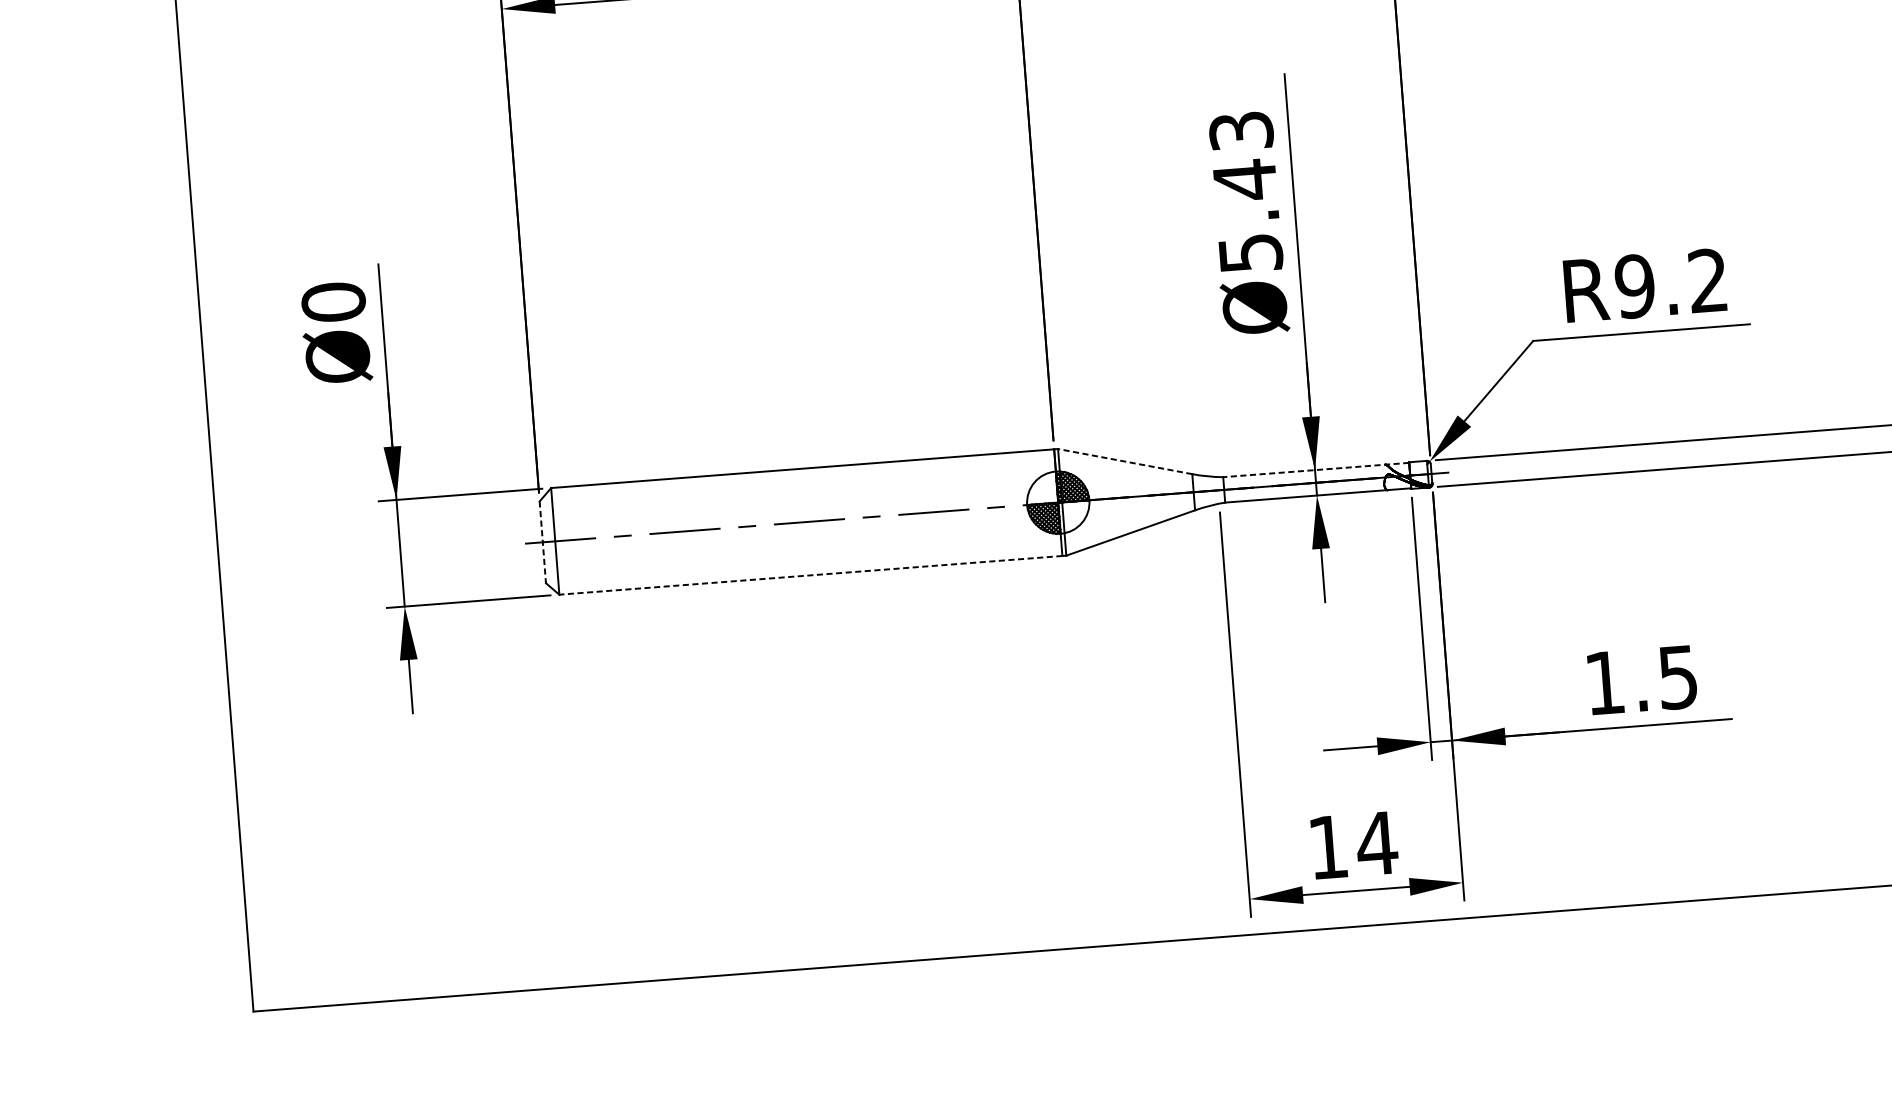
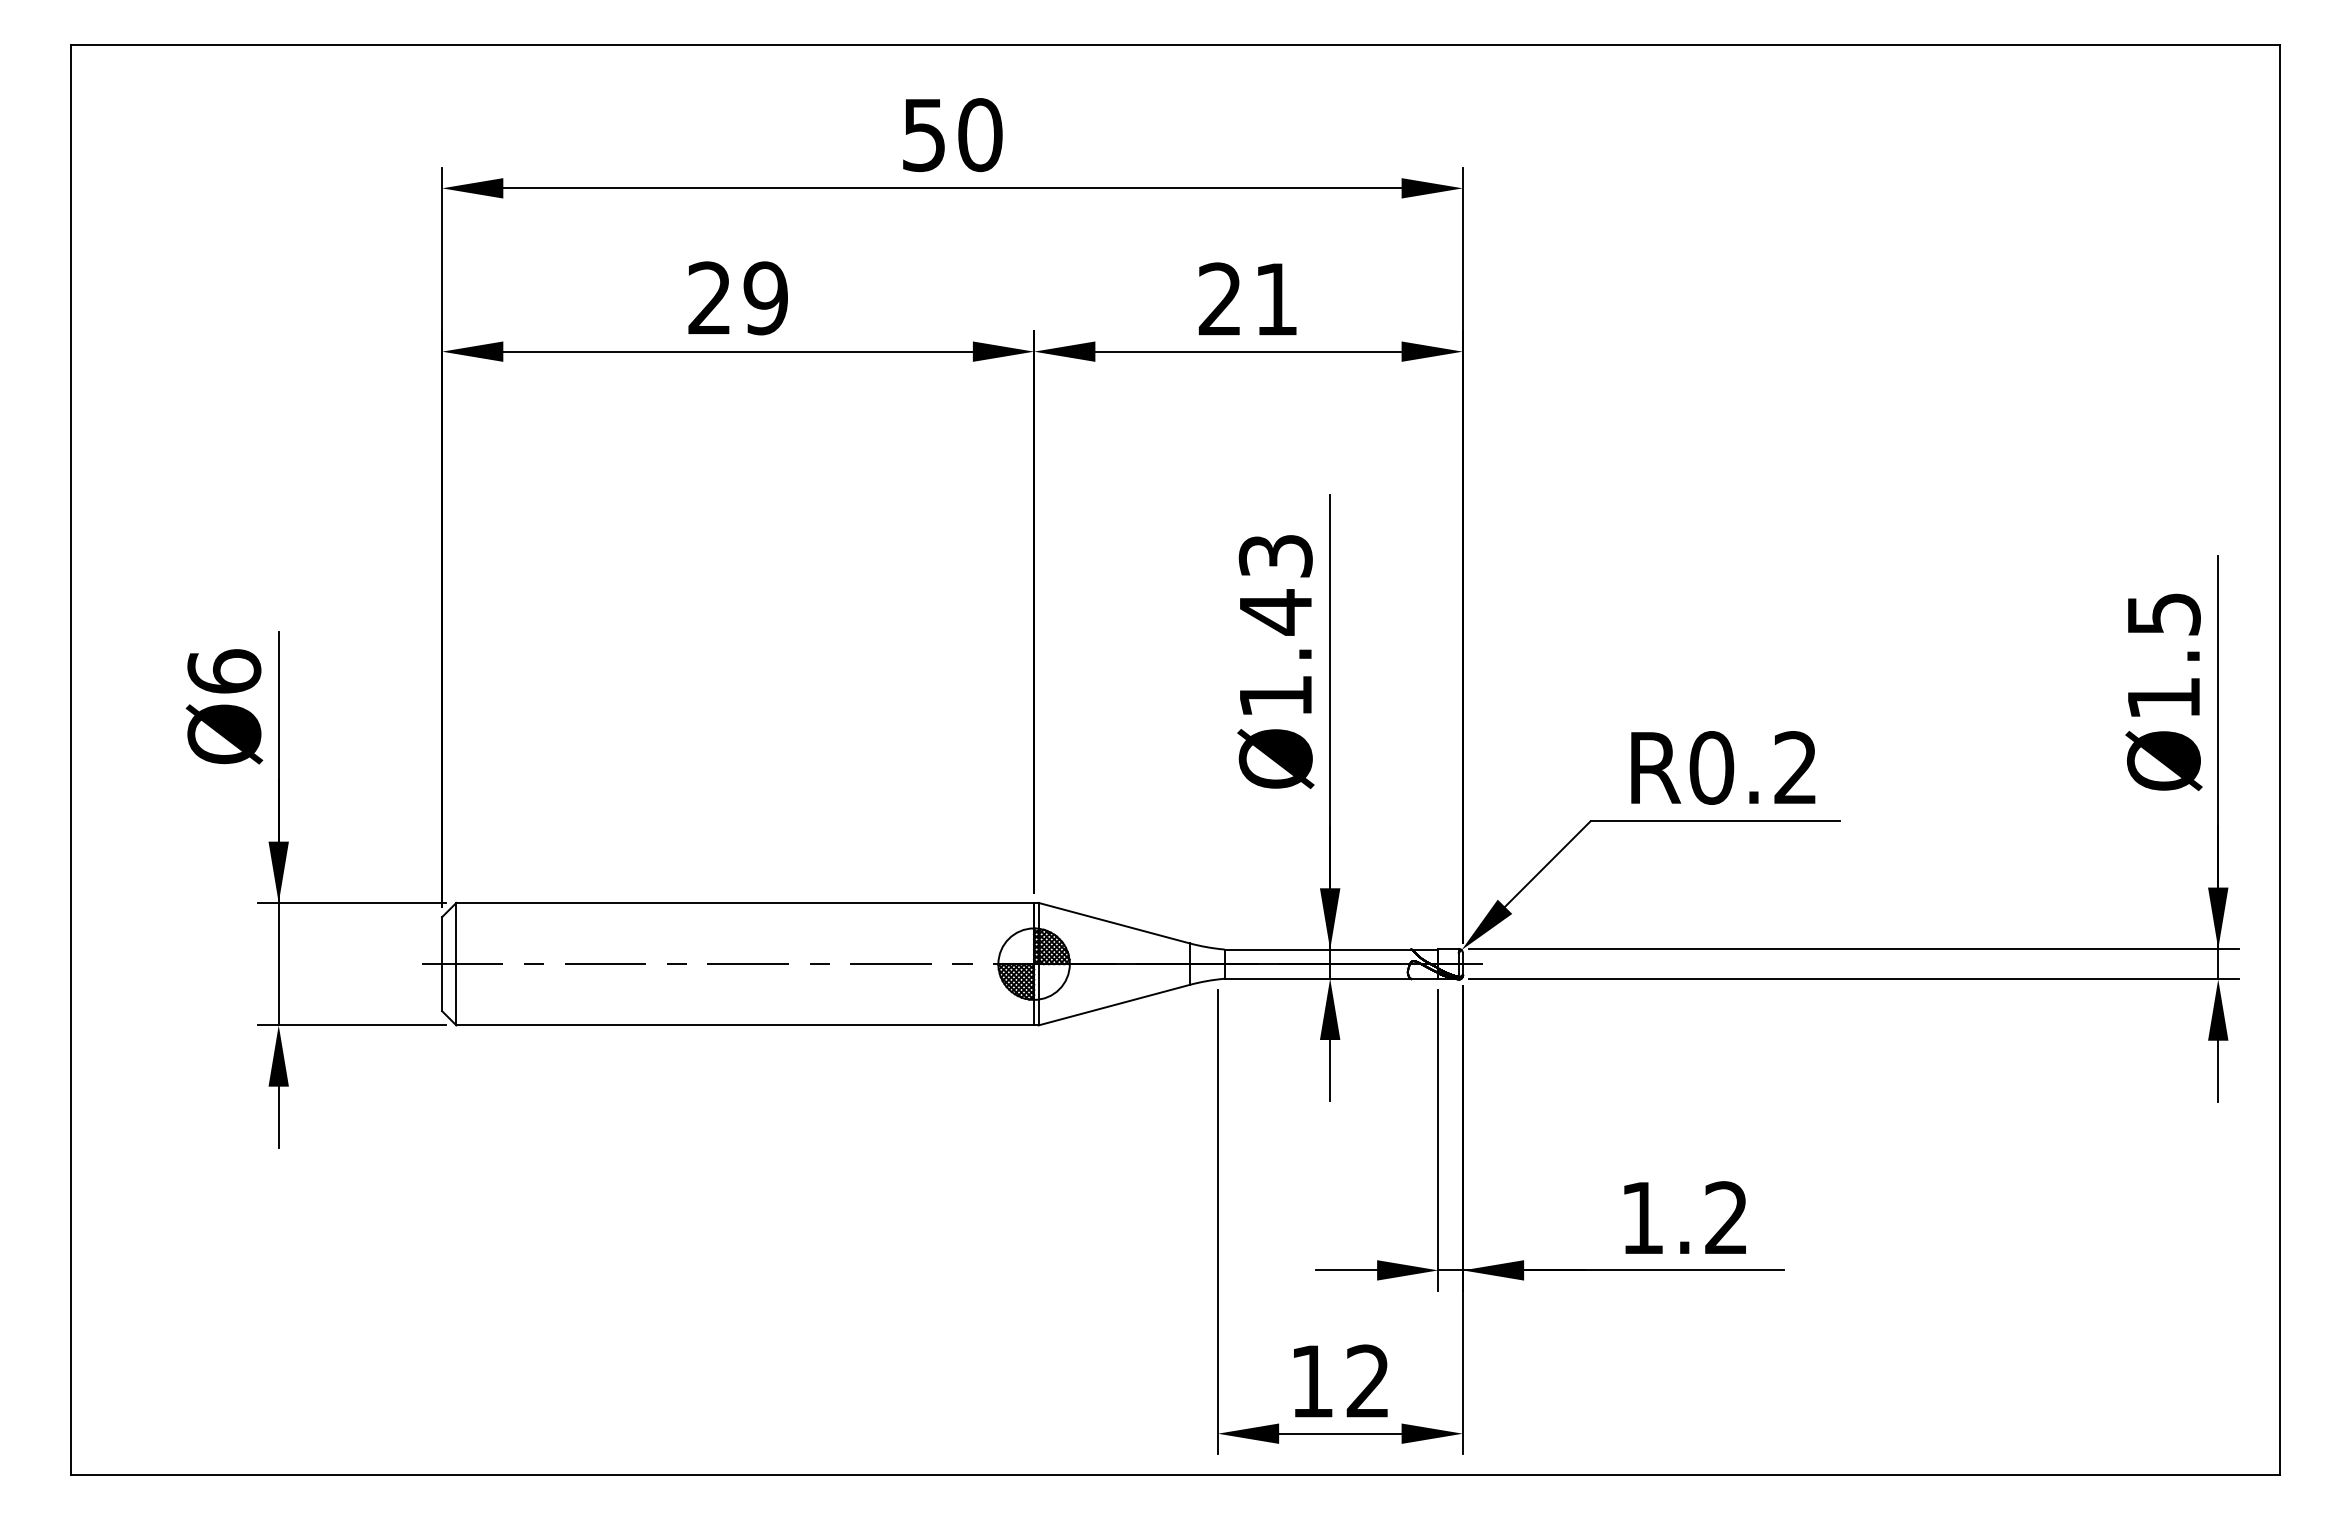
text: (1251, 253) -> (1276, 696), Ø5.43 -> Ø1.43
text: (1634, 286) -> (1711, 767), R9.2 -> R0.2
text: (333, 302) -> (224, 671), Ø0 -> Ø6
line: (1124, 461) -> (1113, 923), dashed -> solid
line: (1316, 469) -> (1331, 949), dashed -> solid
line: (543, 542) -> (442, 964), dashed -> solid
line: (811, 575) -> (745, 1025), dashed -> solid
text: (1678, 677) -> (1726, 1218), 1.5 -> 1.2
text: (1376, 842) -> (1367, 1380), 14 -> 12

